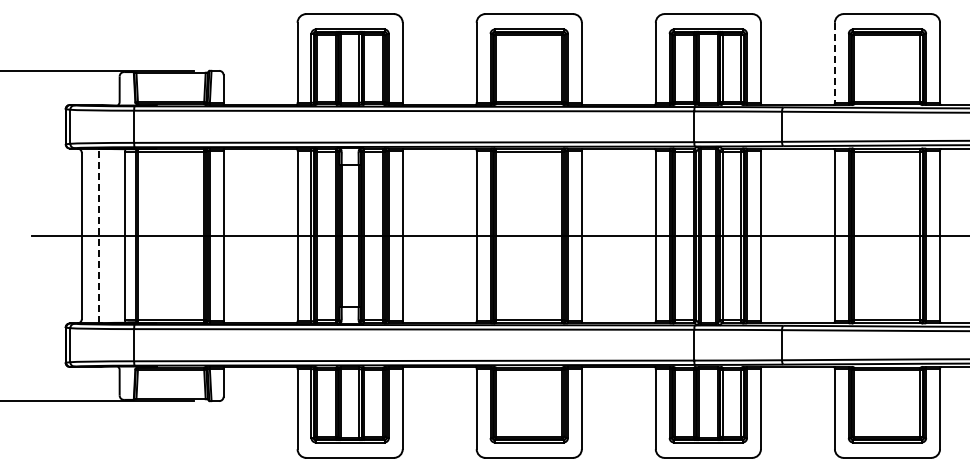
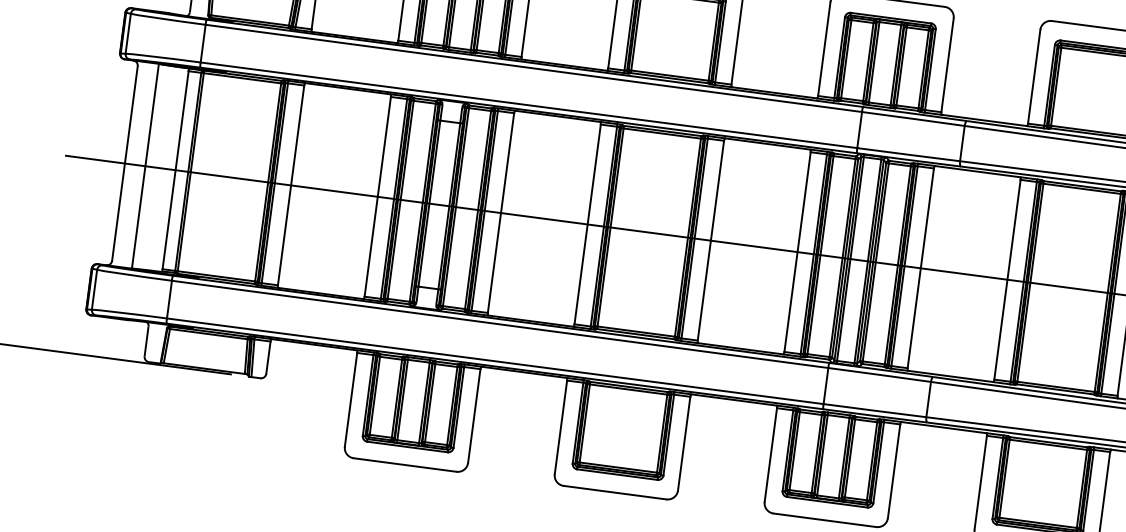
line: (834, 62) -> (1033, 76), dashed -> solid
line: (99, 235) -> (145, 165), dashed -> solid

